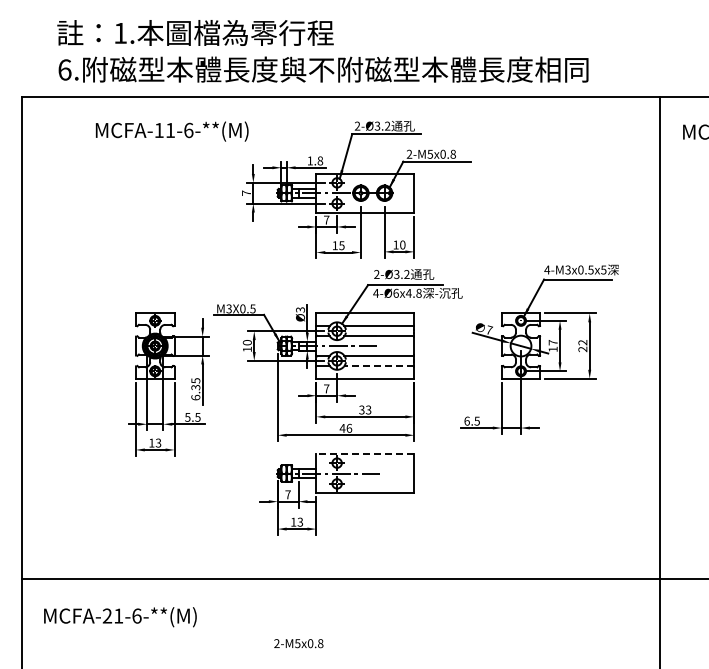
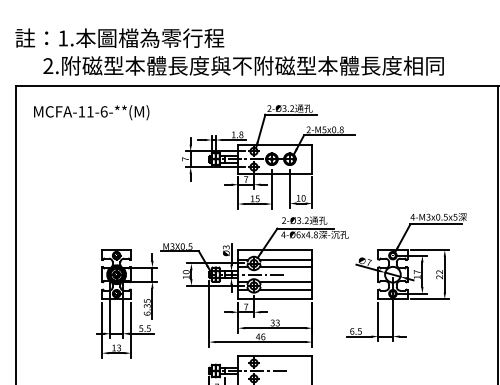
text: (195, 32) -> (119, 37), moved
text: (64, 69) -> (48, 65), 6. -> 2.
text: (171, 131) -> (91, 112), moved
line: (379, 365) -> (286, 289), dashed -> solid
line: (365, 454) -> (275, 356), dashed -> solid

